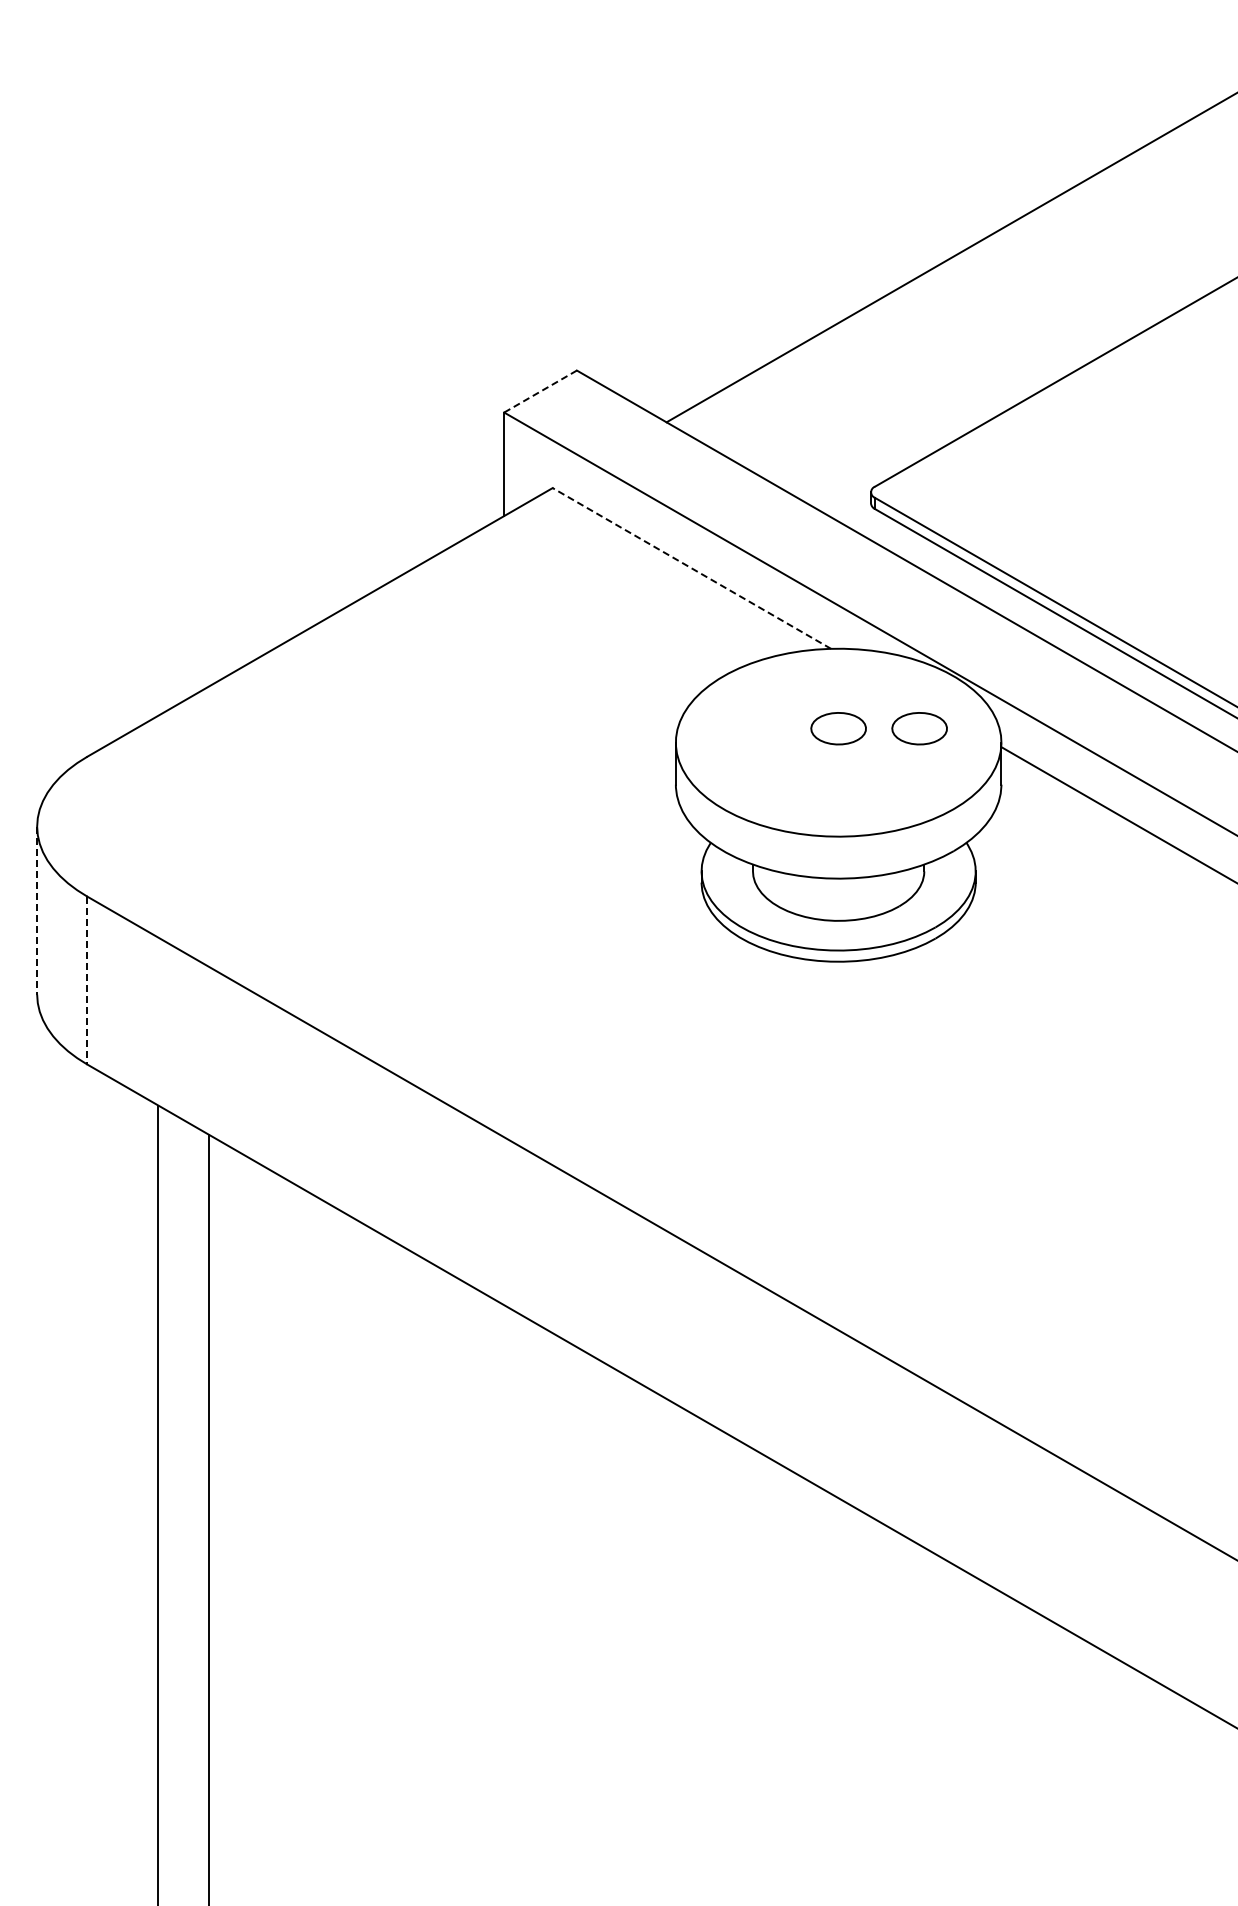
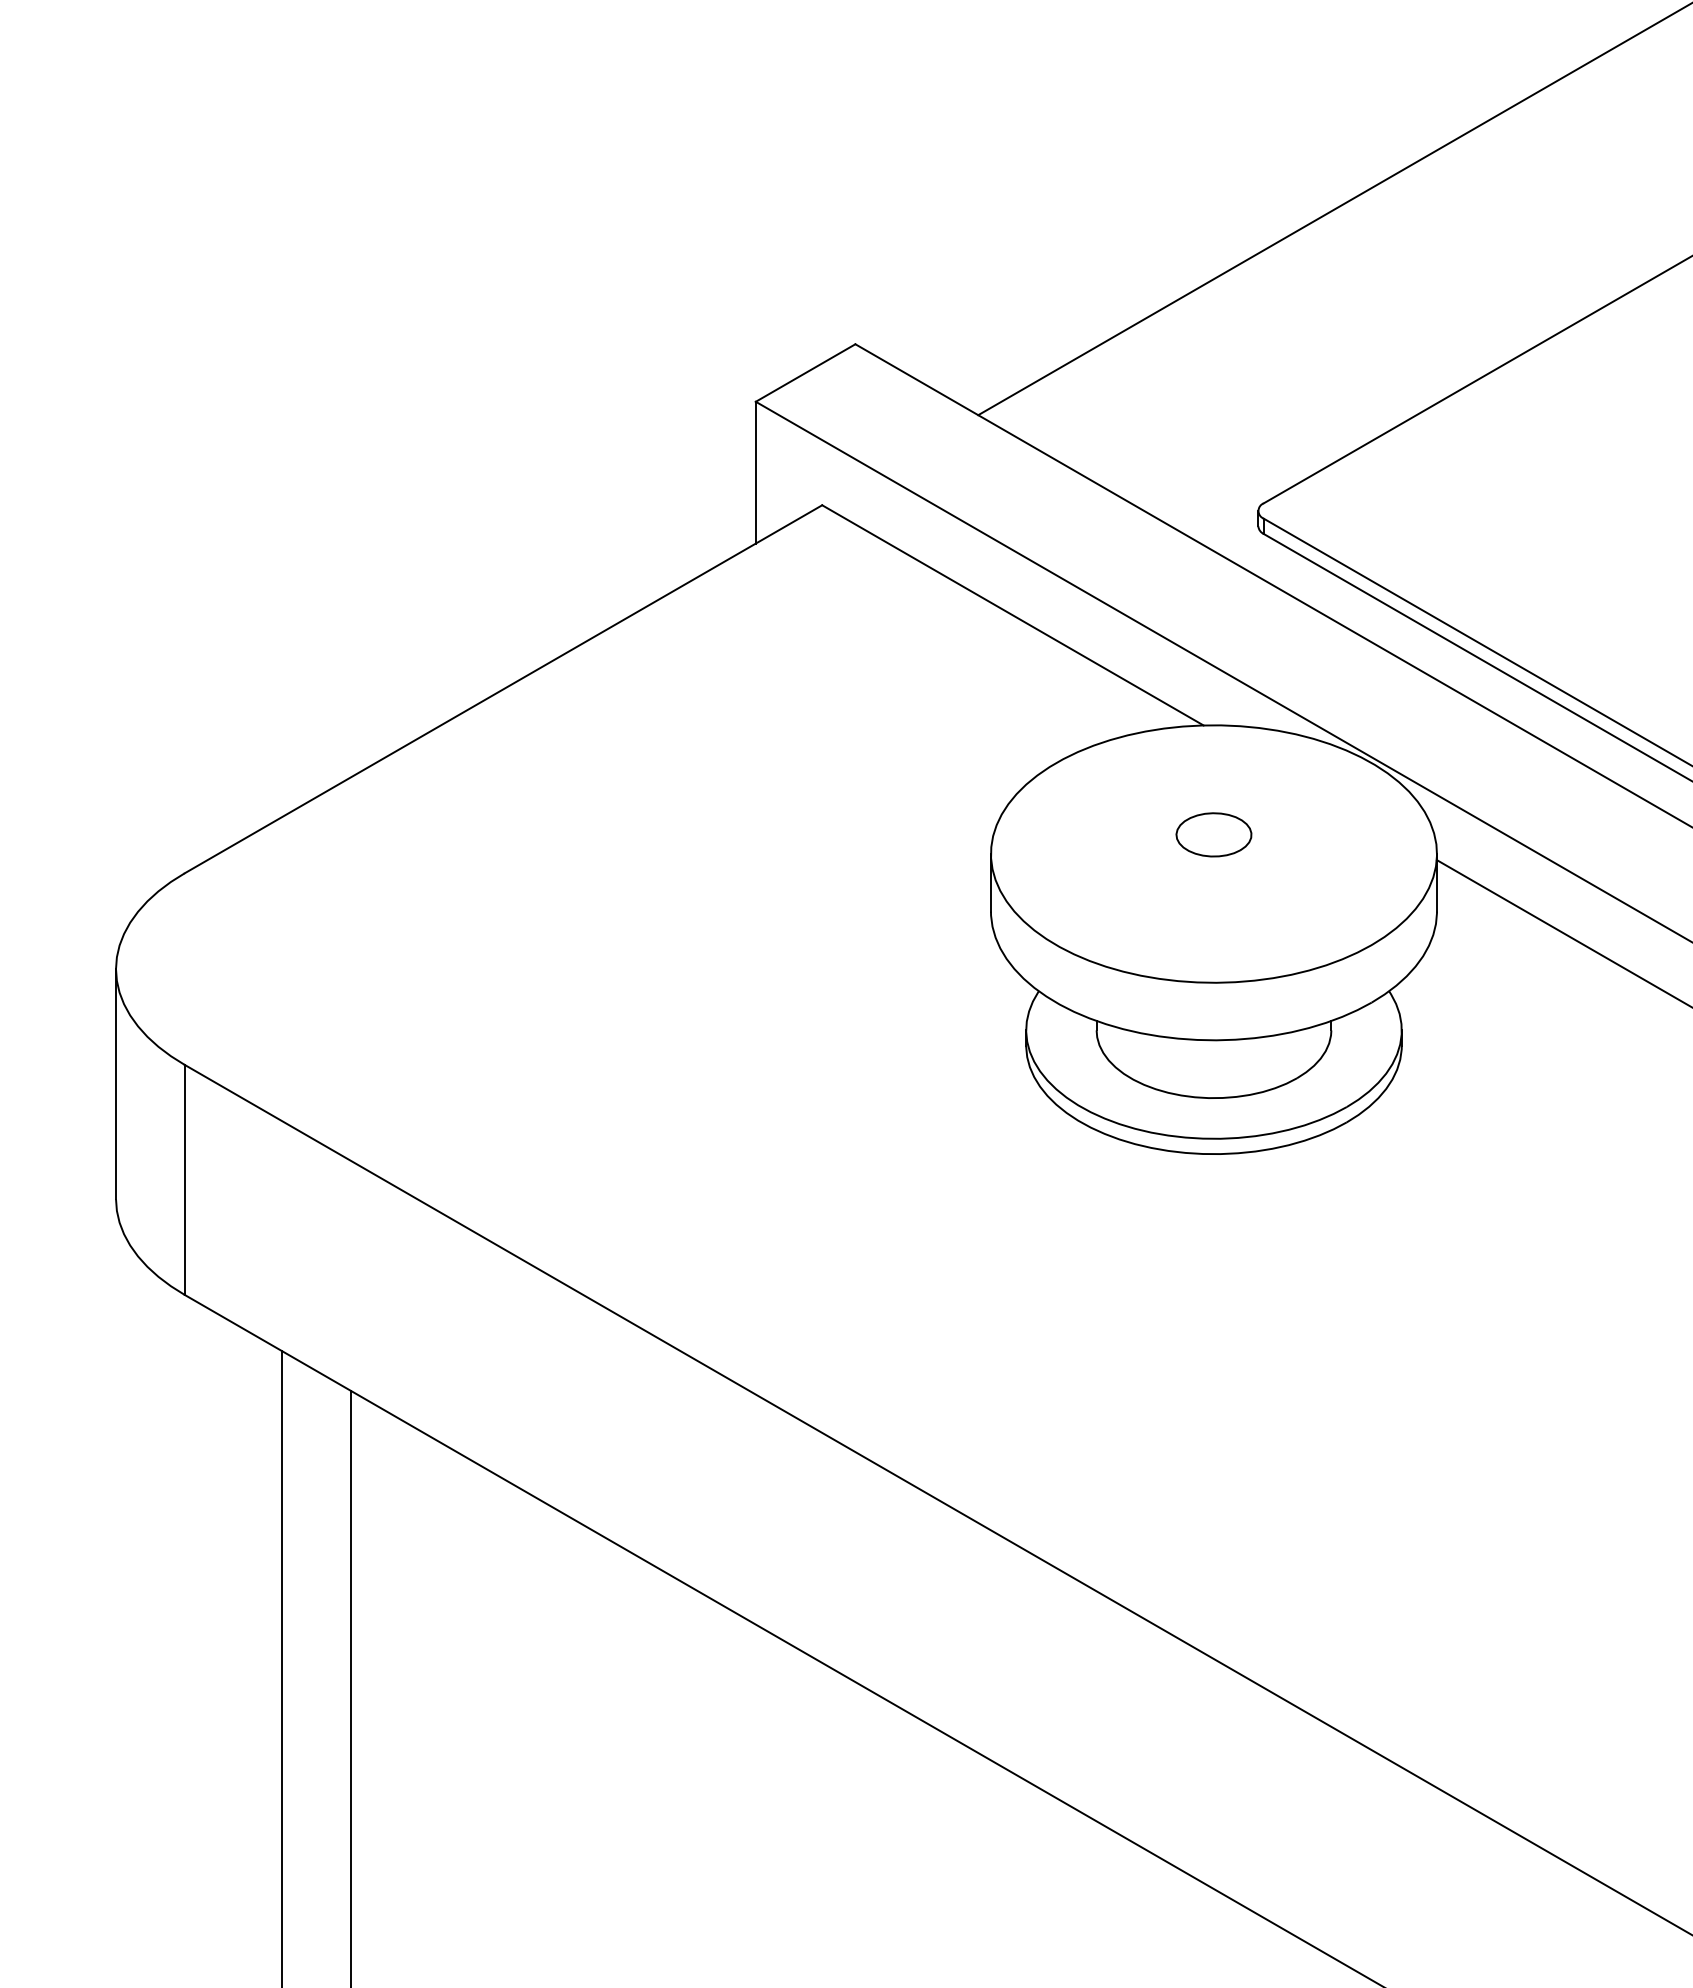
line: (540, 391) -> (805, 372), dashed -> solid
line: (691, 568) -> (1012, 615), dashed -> solid
part: (919, 728) -> (1324, 834), removed
line: (37, 910) -> (116, 1083), dashed -> solid
line: (87, 980) -> (184, 1179), dashed -> solid

